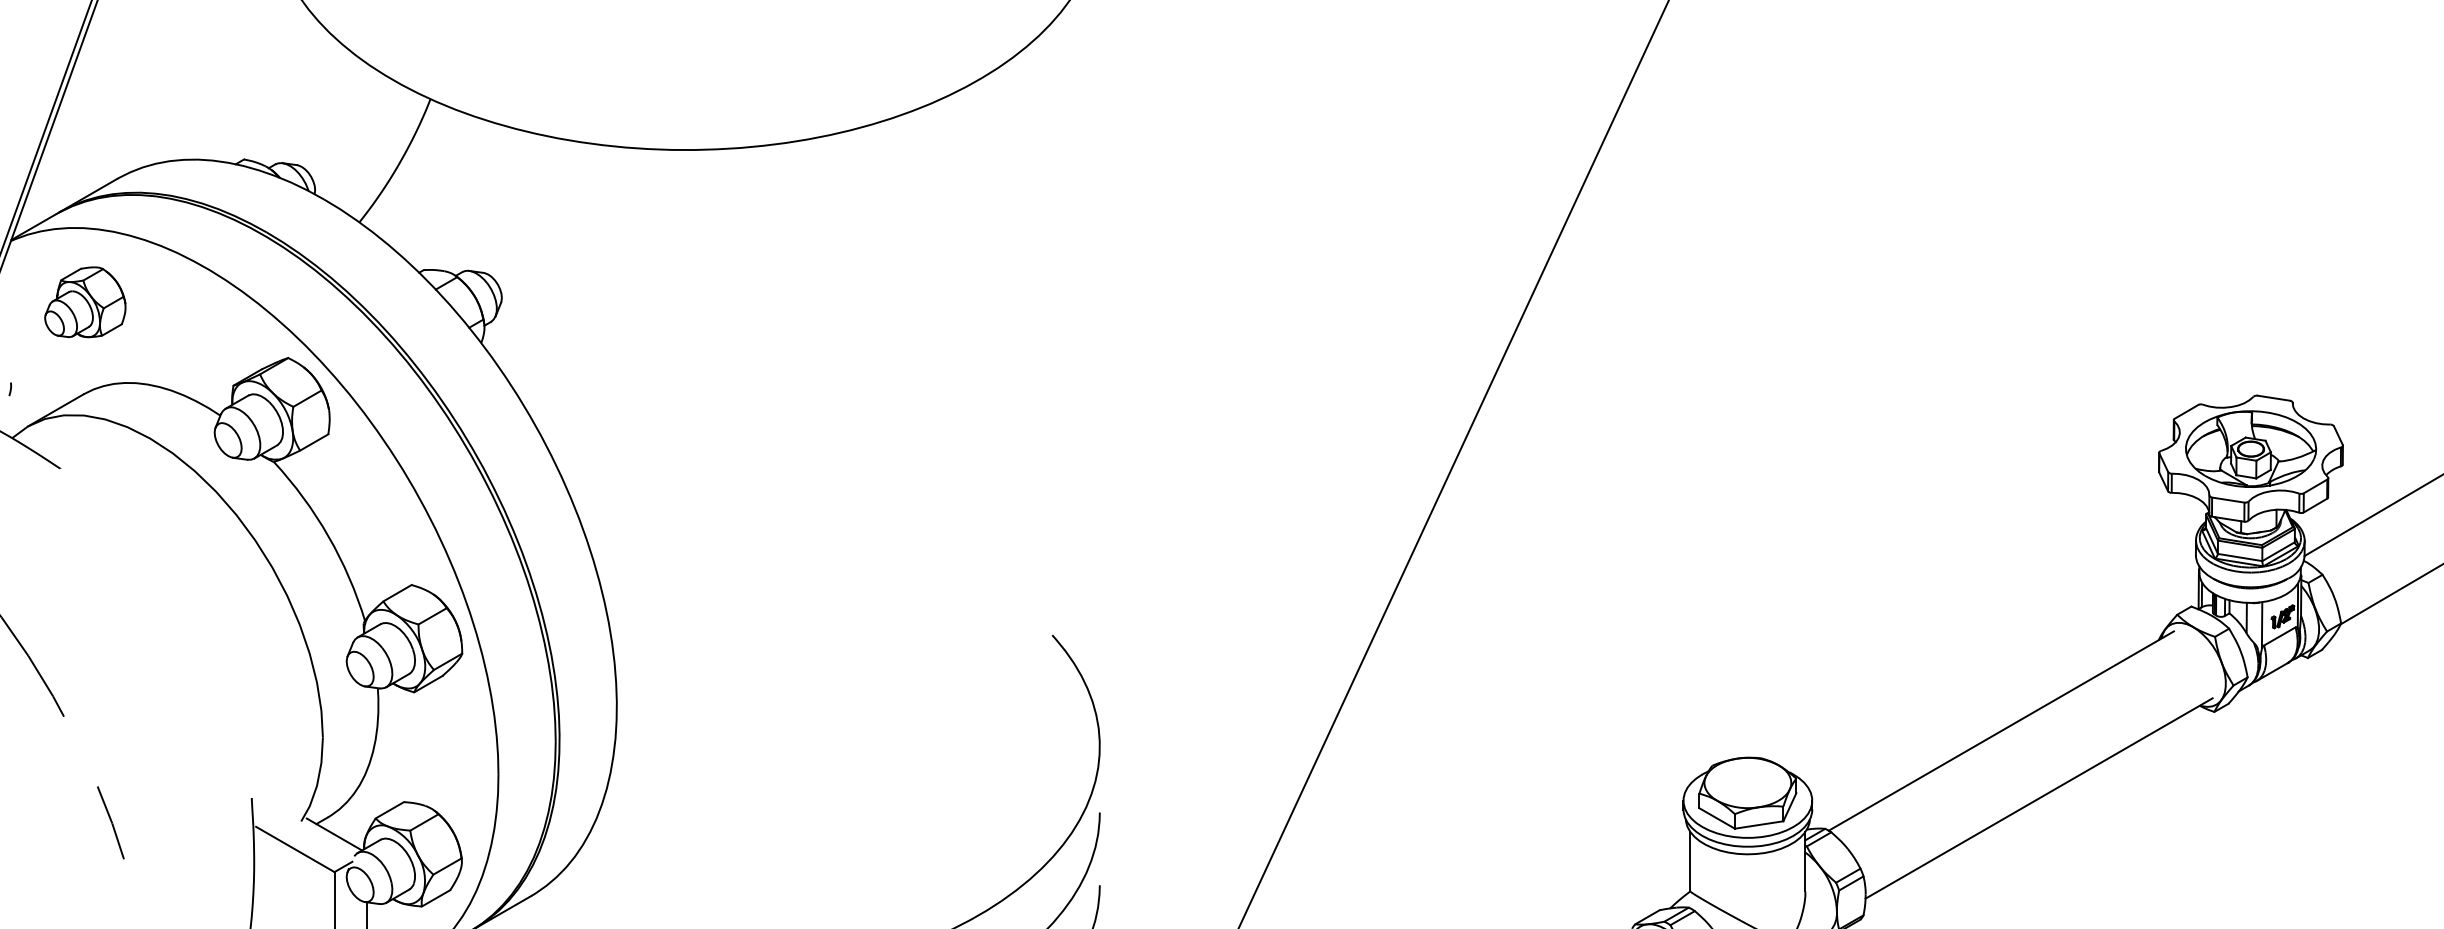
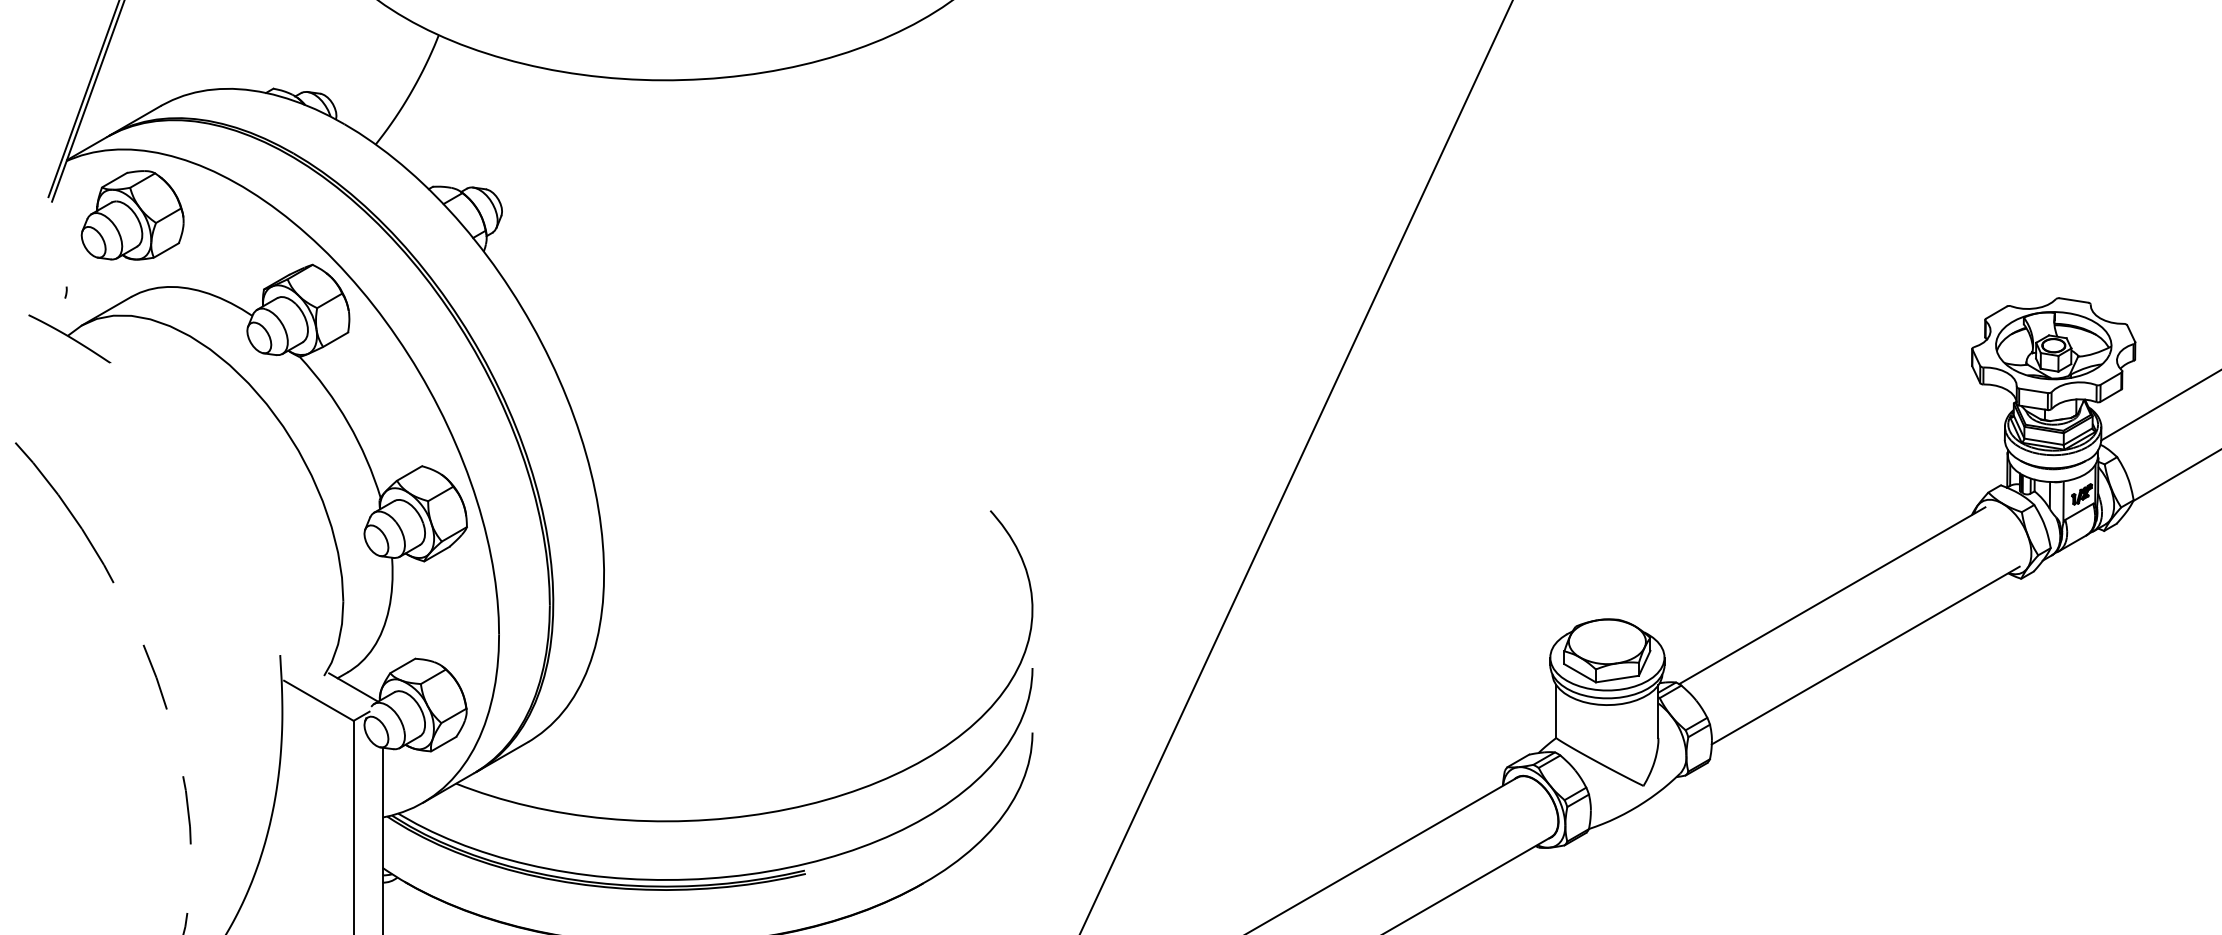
part: (85, 302) -> (132, 215), size x1.43

